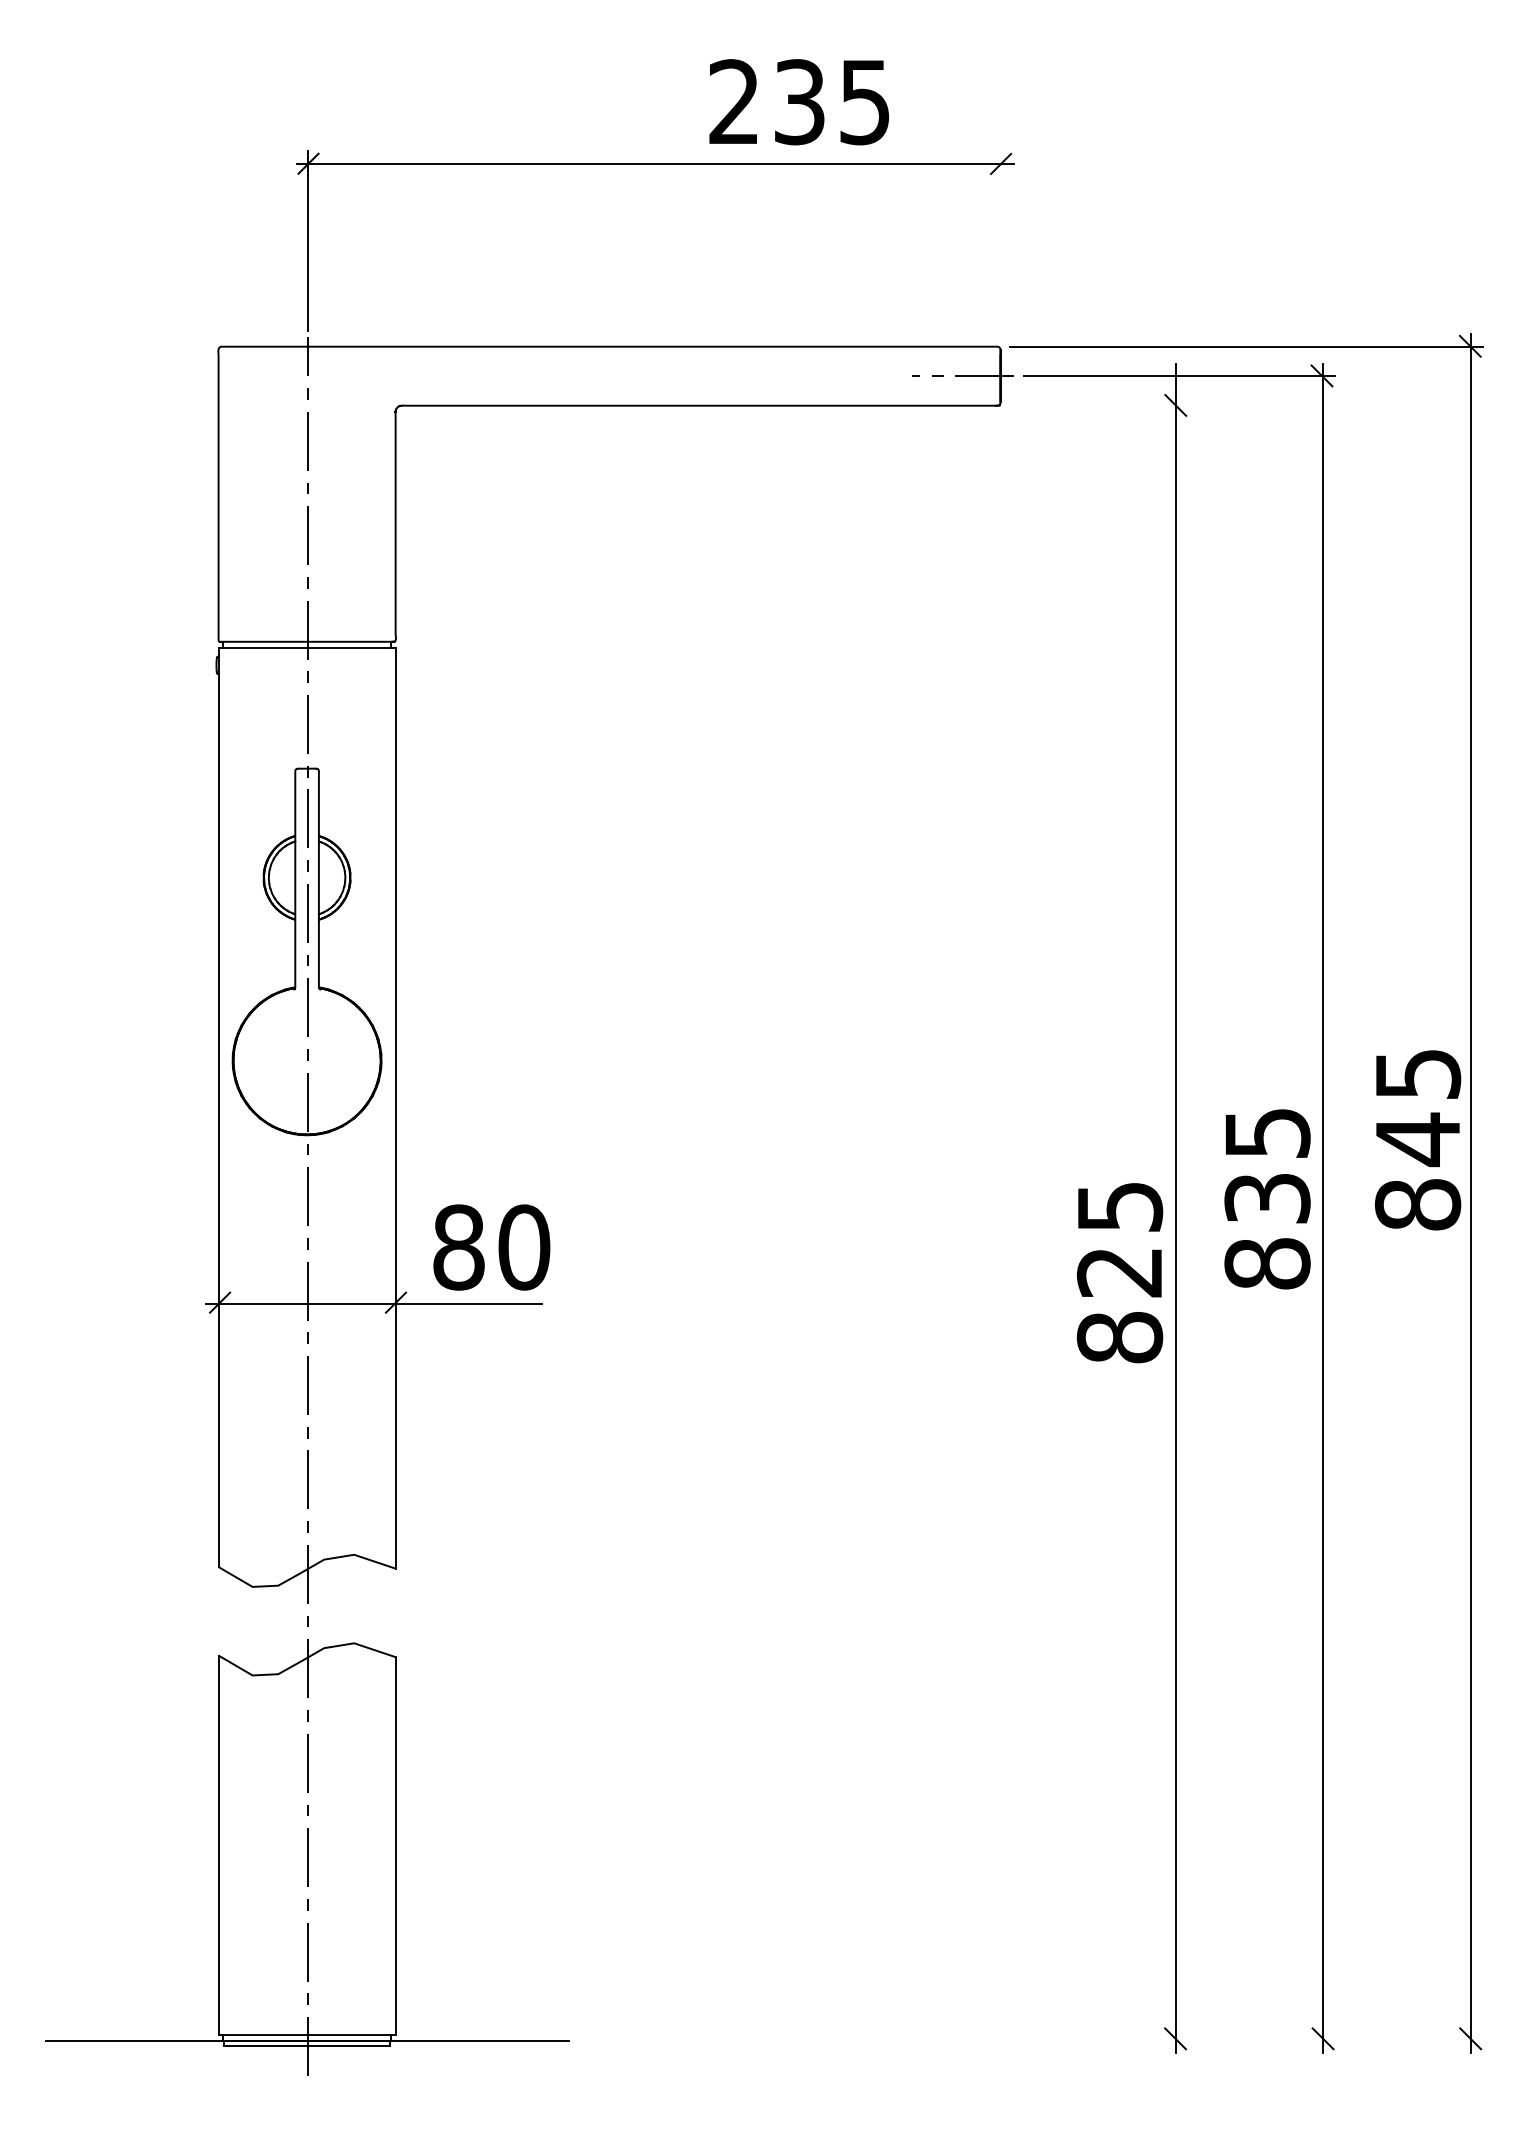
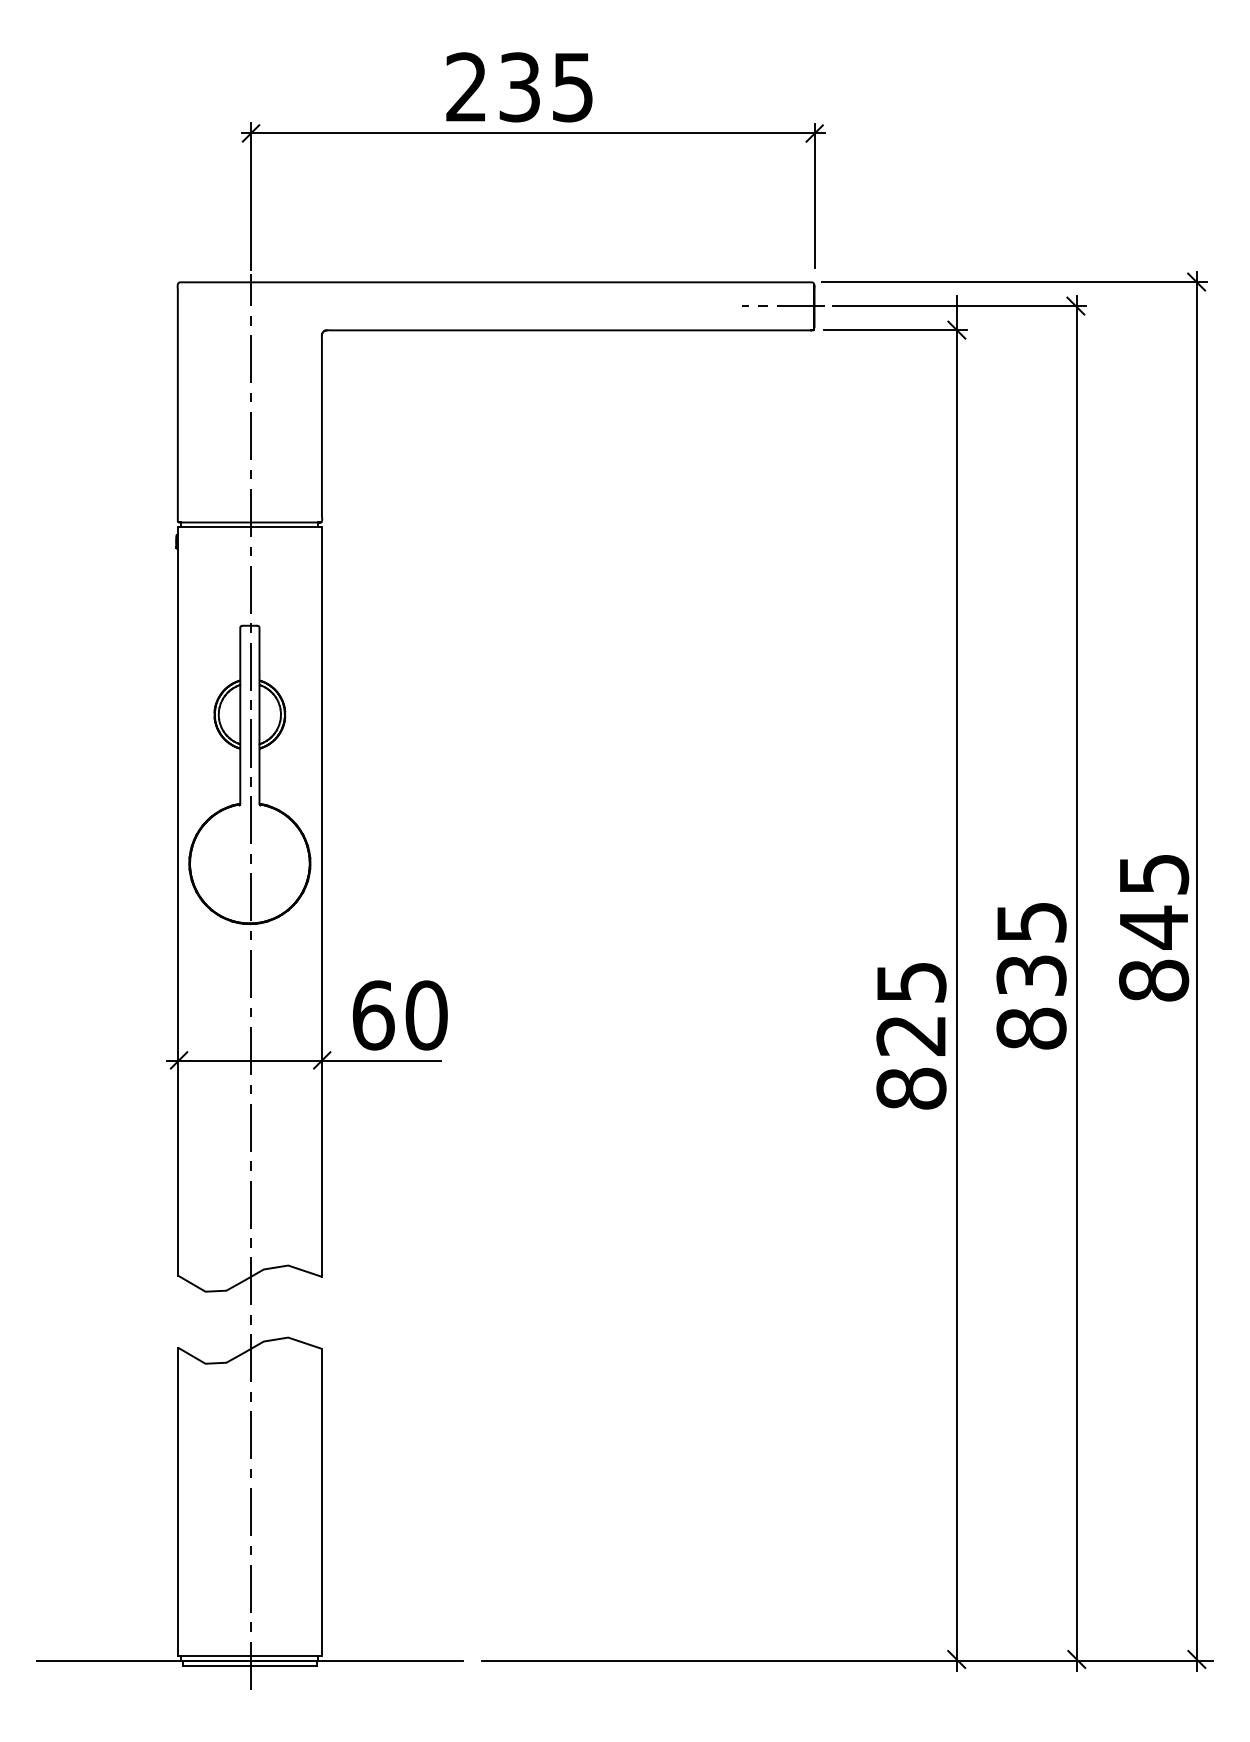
text: (799, 102) -> (519, 87), moved
line: (1002, 240) -> (815, 195), added
line: (1100, 404) -> (895, 329), added
text: (458, 1247) -> (373, 1015), 80 -> 60
line: (1040, 2040) -> (846, 1660), added

